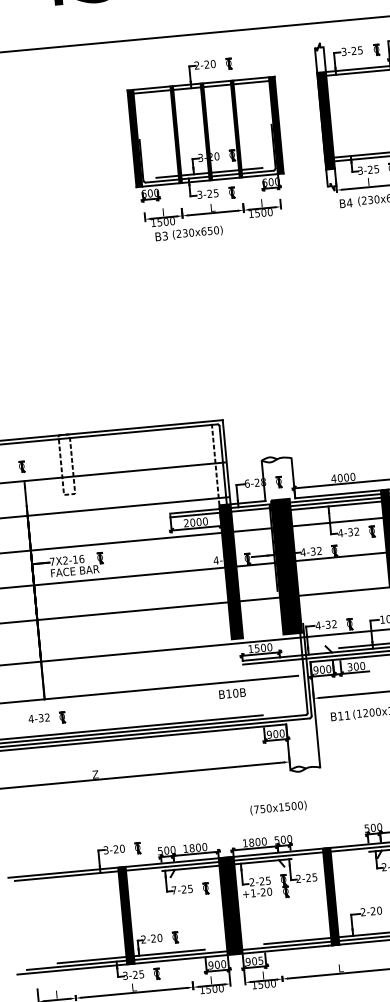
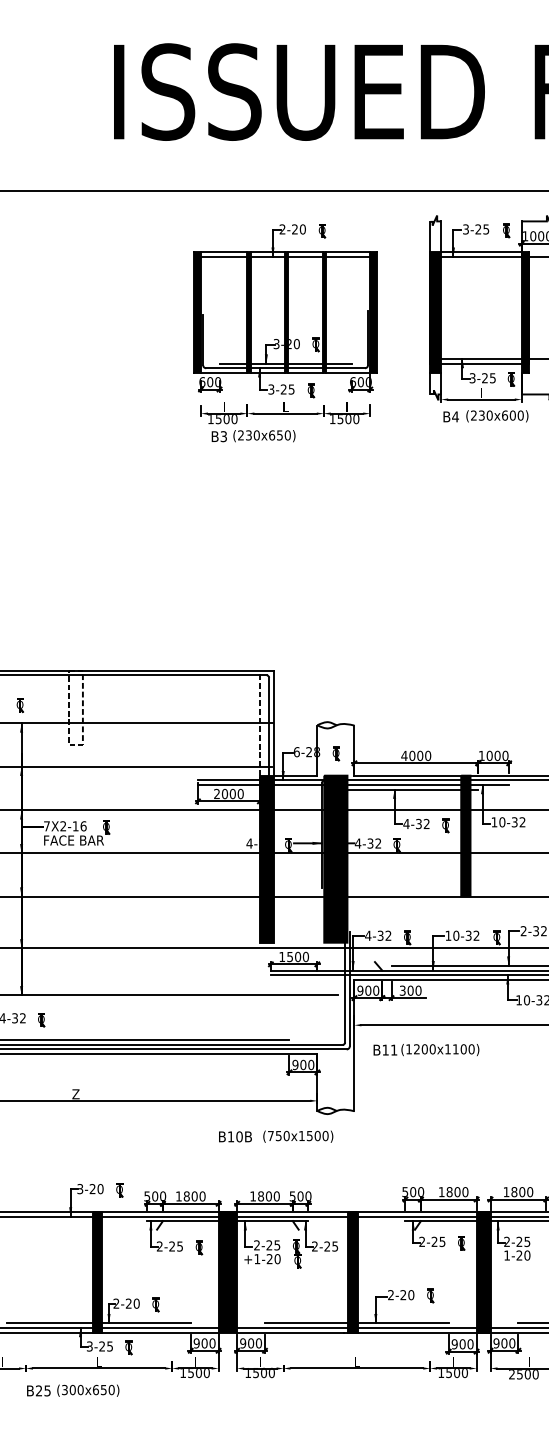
text: (232, 693) -> (235, 1136), moved
text: (278, 807) -> (298, 1136), moved
text: (173, 890) -> (159, 1246), 7-25 -> 2-25
text: (260, 960) -> (258, 1343), 905 -> 900

